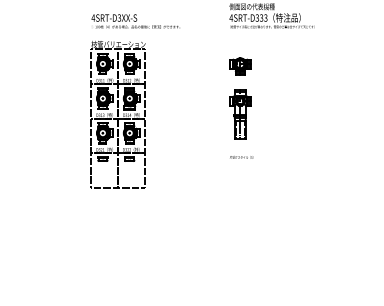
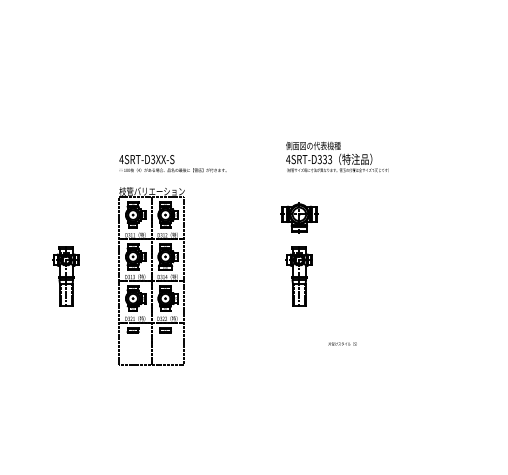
part: (239, 66) -> (298, 217), size x1.4
part: (46, 114) -> (65, 276), added
text: (241, 157) -> (342, 343), moved

